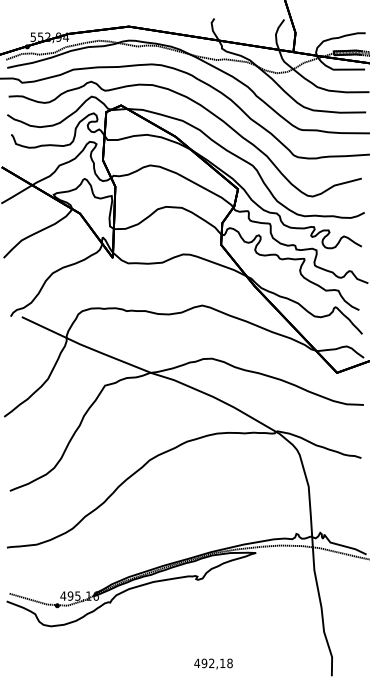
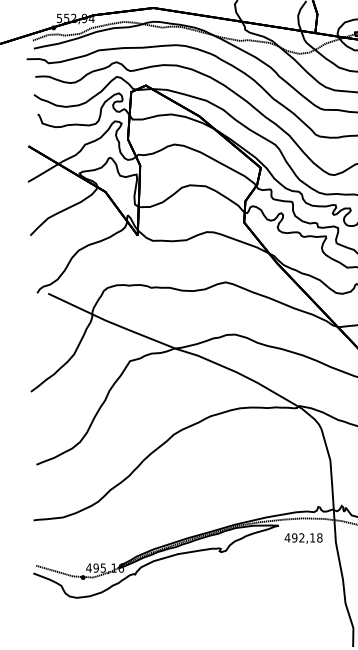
text: (213, 663) -> (303, 538), moved

